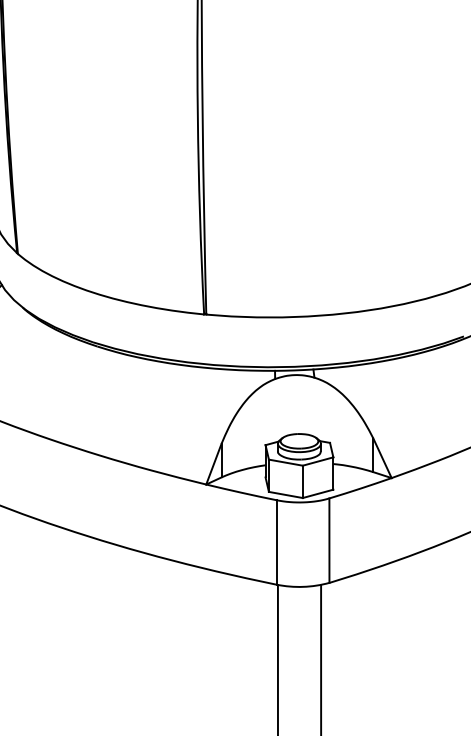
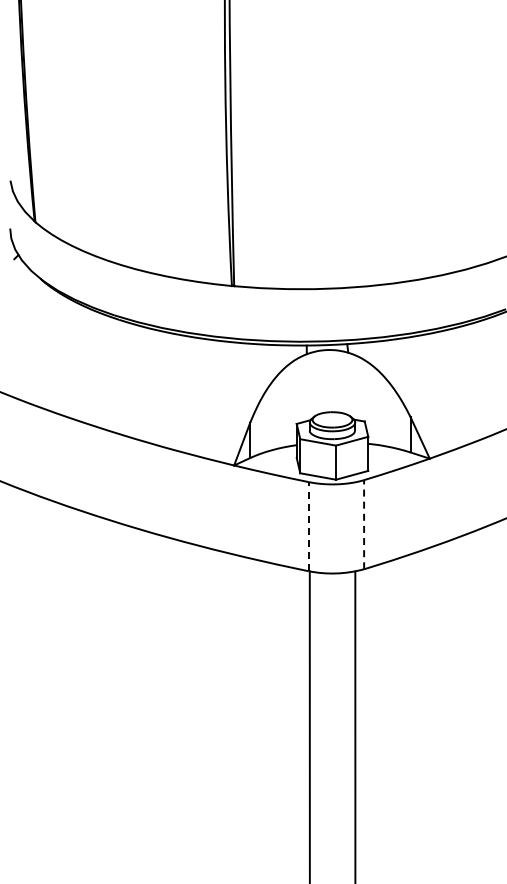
line: (329, 540) -> (364, 524), solid -> dashed
line: (276, 542) -> (308, 526), solid -> dashed

